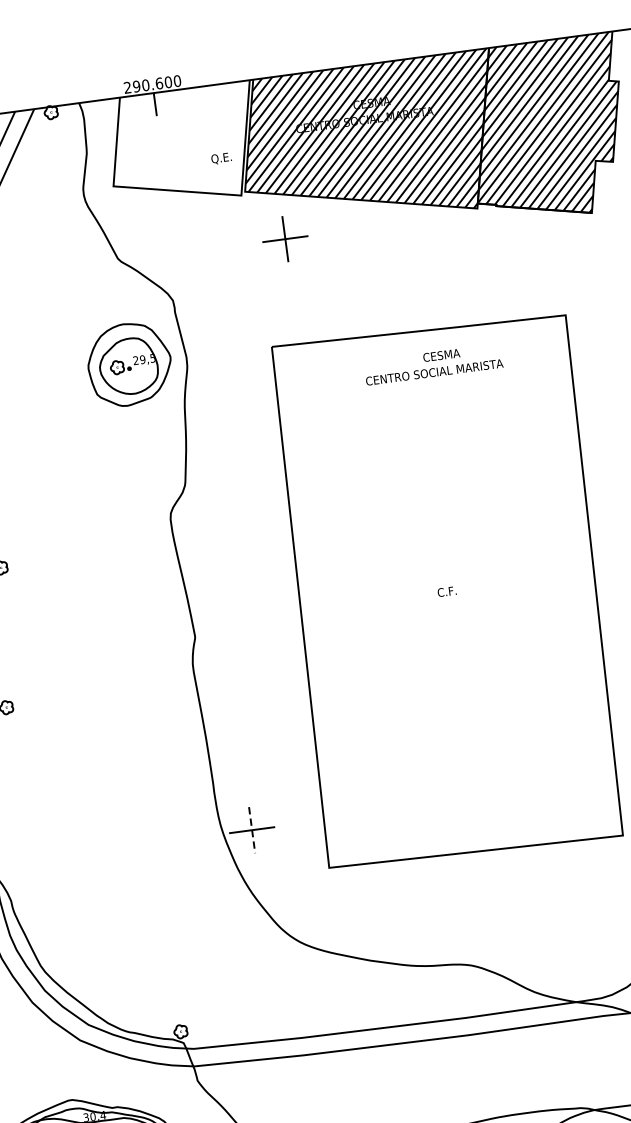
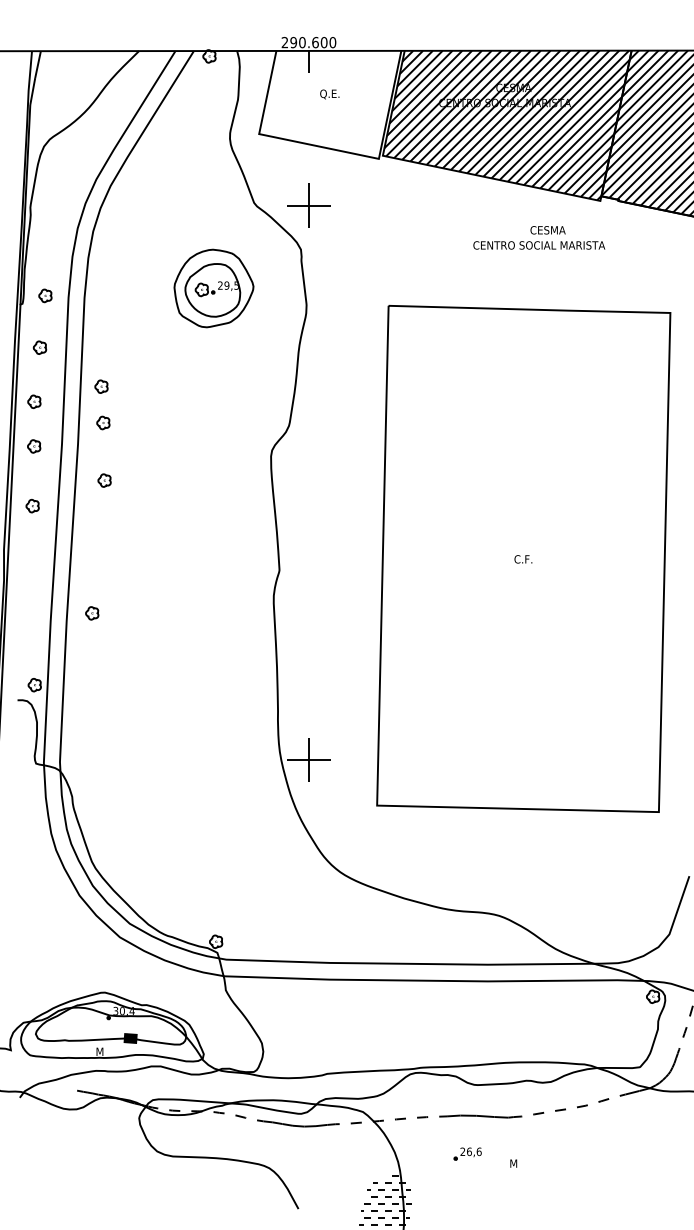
text: (221, 158) -> (329, 94), moved
part: (284, 239) -> (308, 205), moved
part: (129, 364) -> (213, 288), moved
text: (433, 364) -> (539, 237), moved
line: (251, 830) -> (308, 760), dashed -> solid

